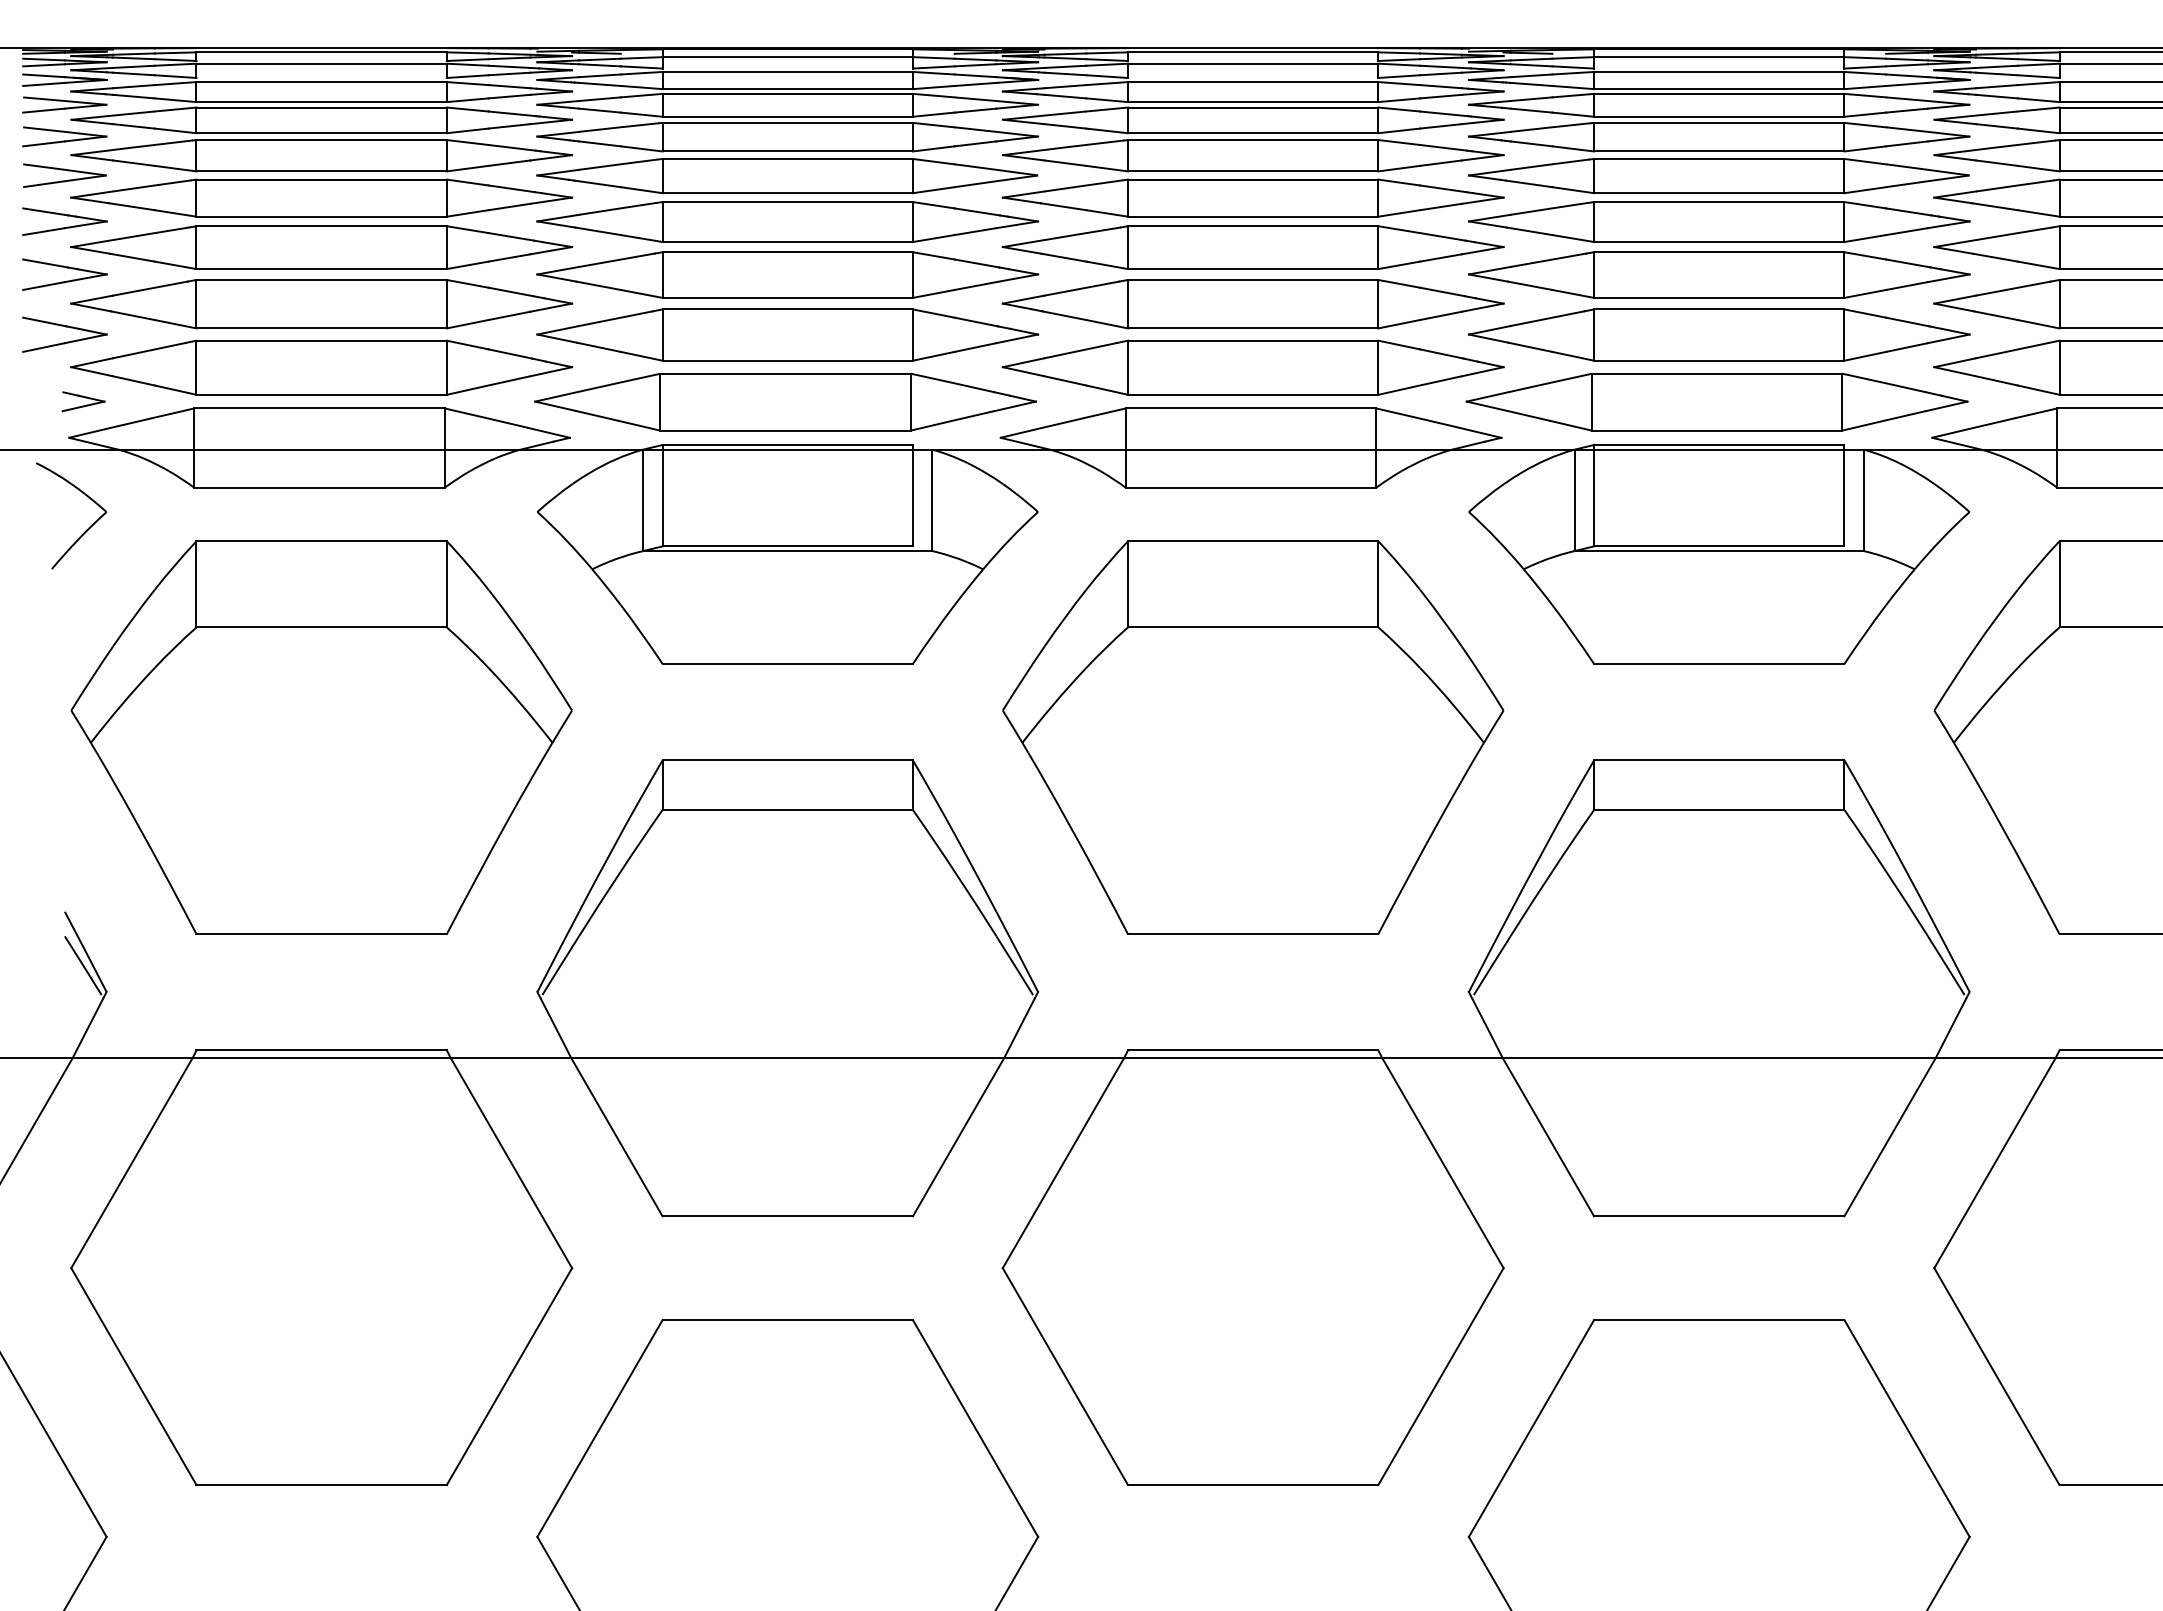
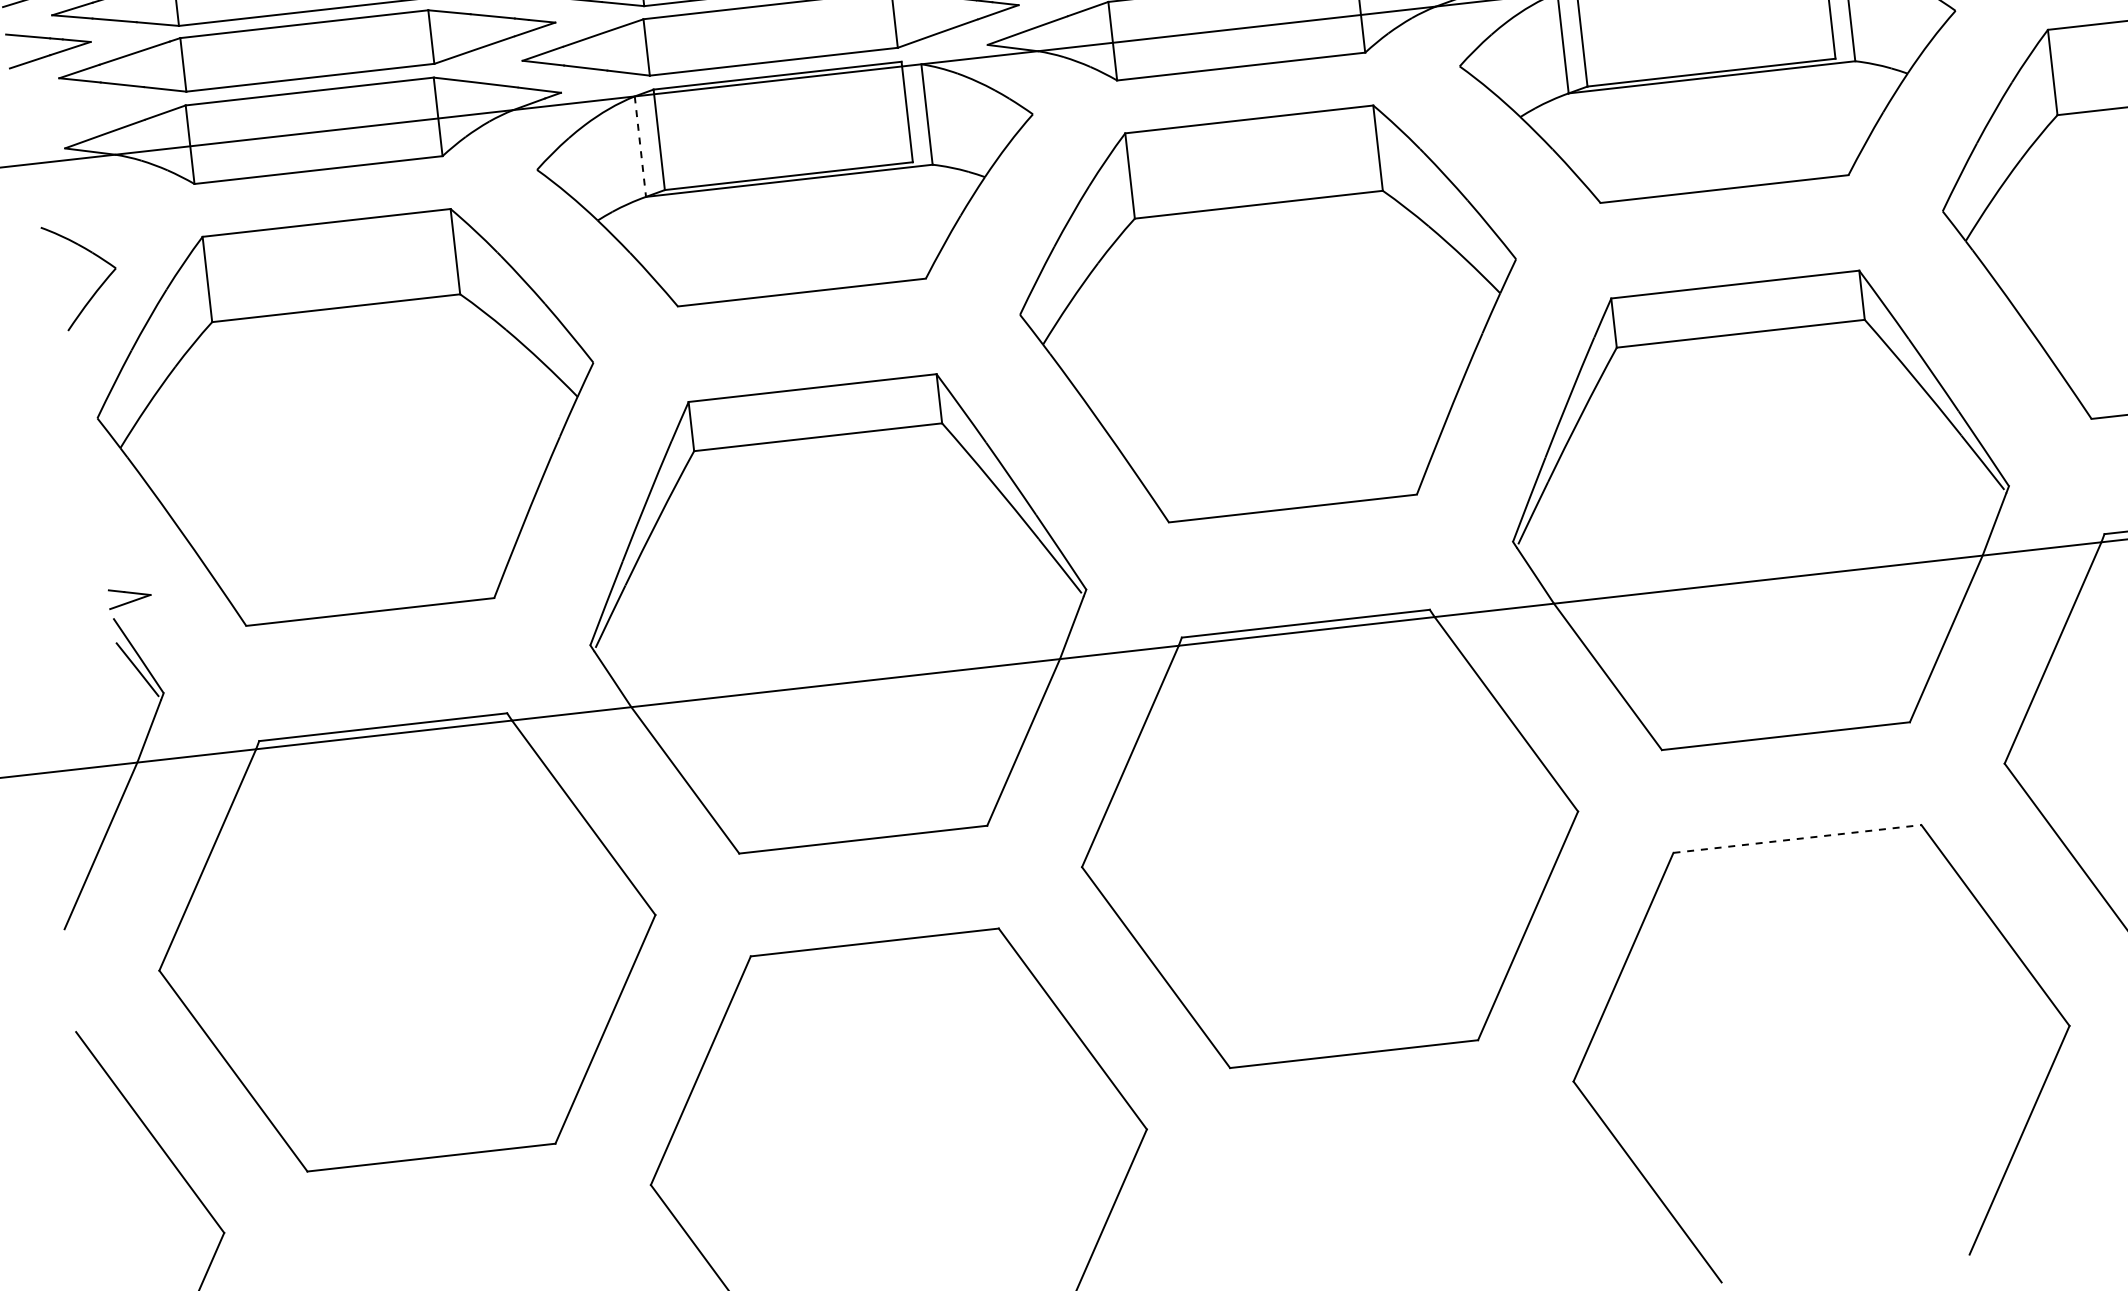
part: (83, 401) -> (129, 597), moved
line: (643, 500) -> (640, 146), solid -> dashed
part: (86, 529) -> (98, 287), moved
line: (1719, 1320) -> (1797, 839), solid -> dashed

